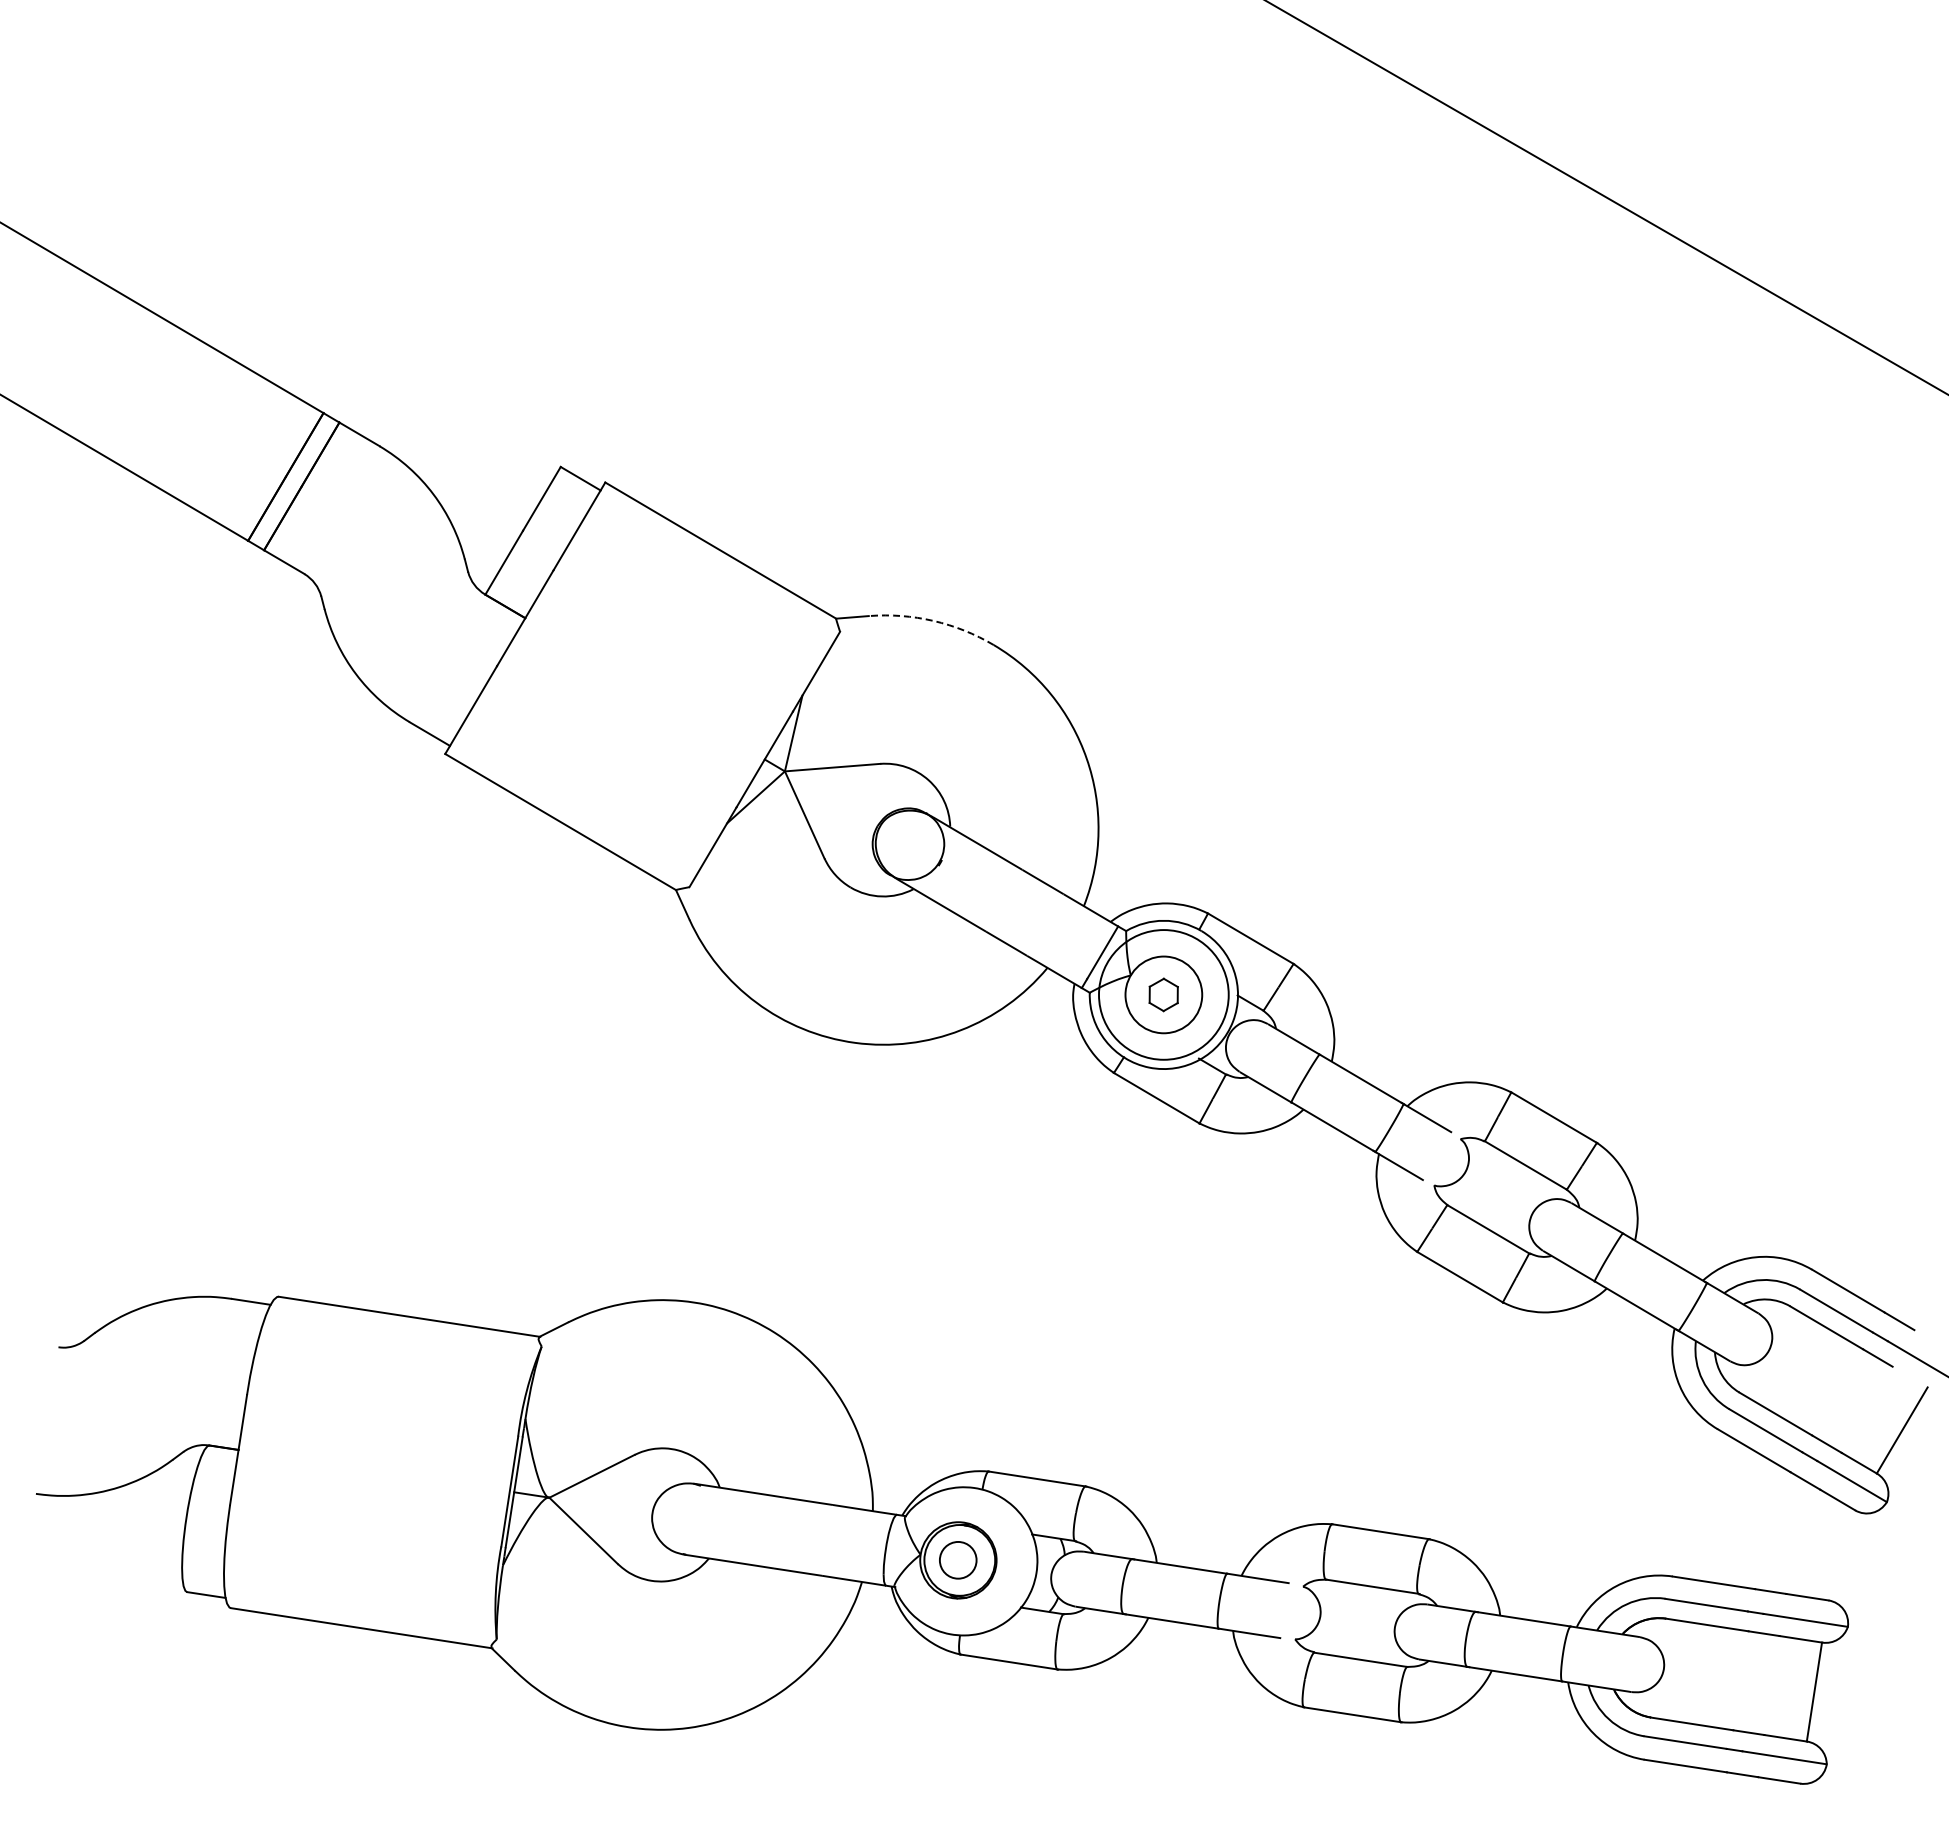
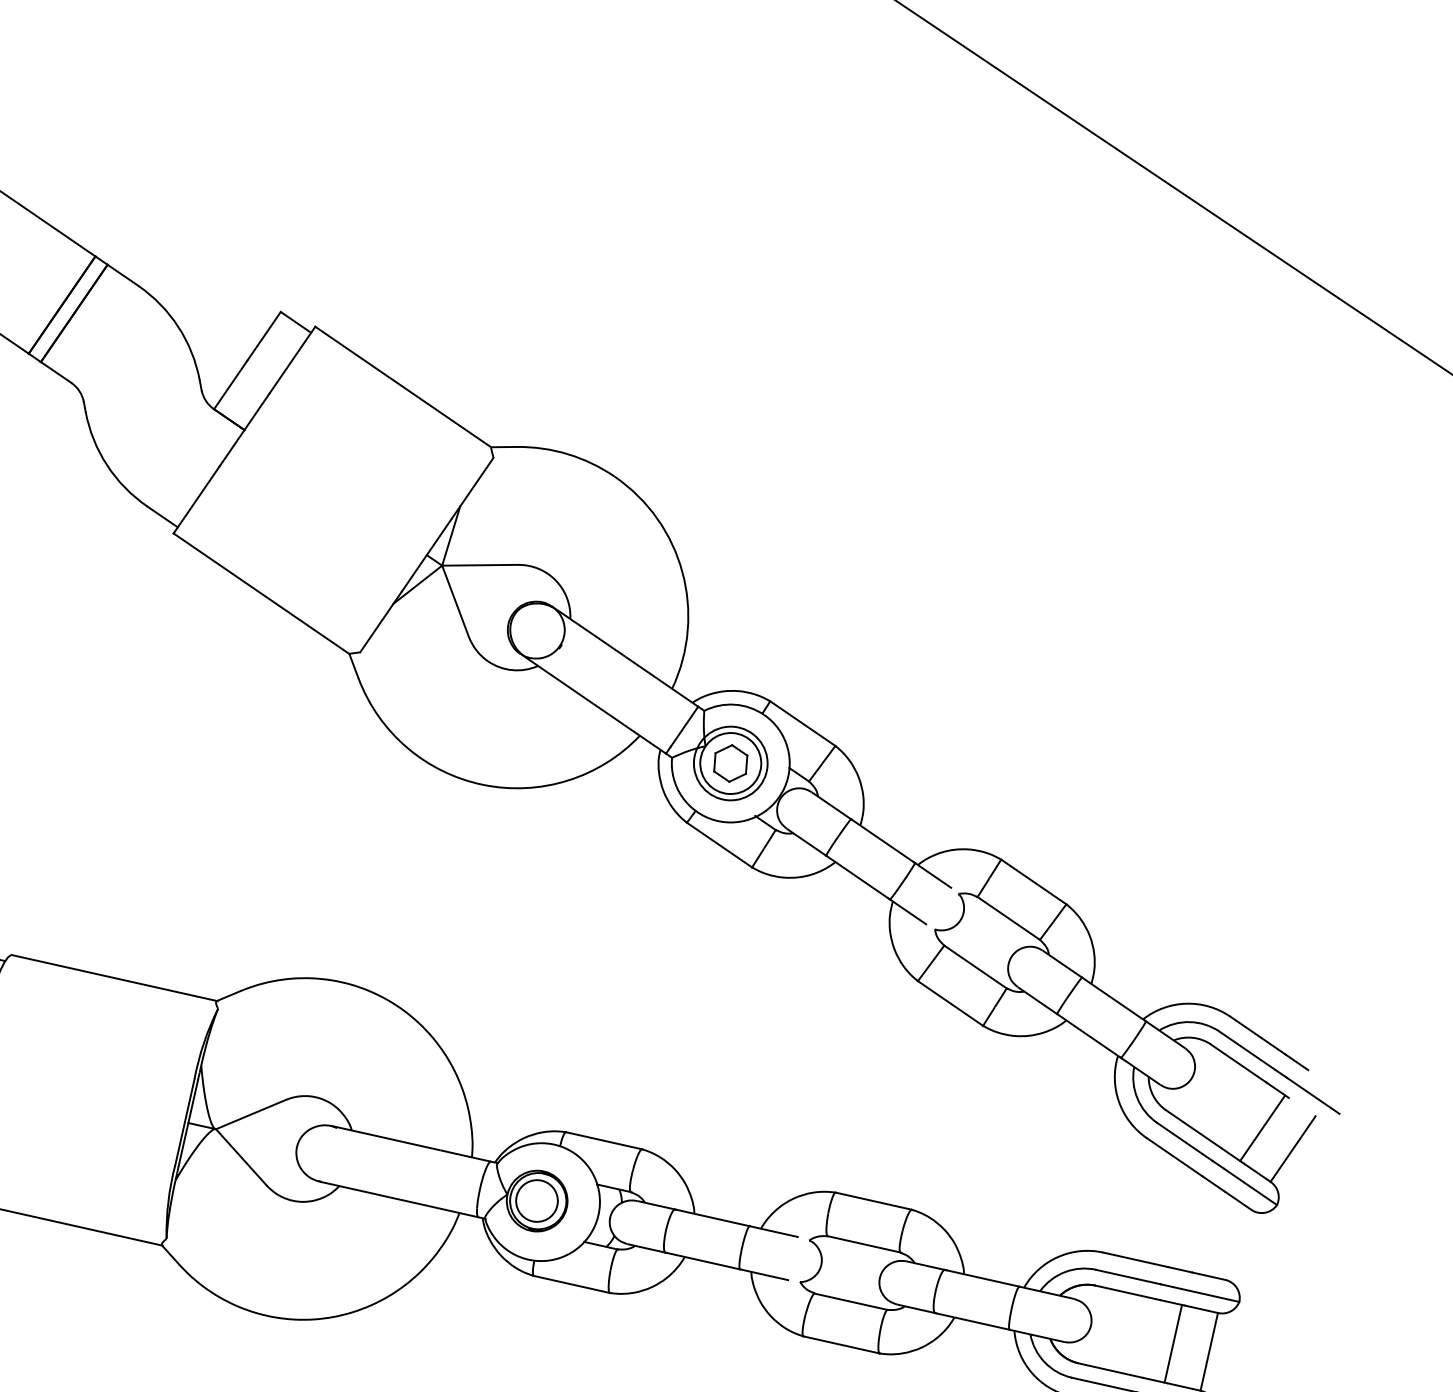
arc: (933, 620) -> (568, 453), dashed -> solid
circle: (1163, 994) -> (730, 763), size x0.71
part: (1163, 994) -> (730, 763), size x1.43
line: (1861, 1406) -> (1262, 1127), added
circle: (958, 1560) -> (537, 1201), size x1.43
line: (1768, 1684) -> (1173, 1343), added

